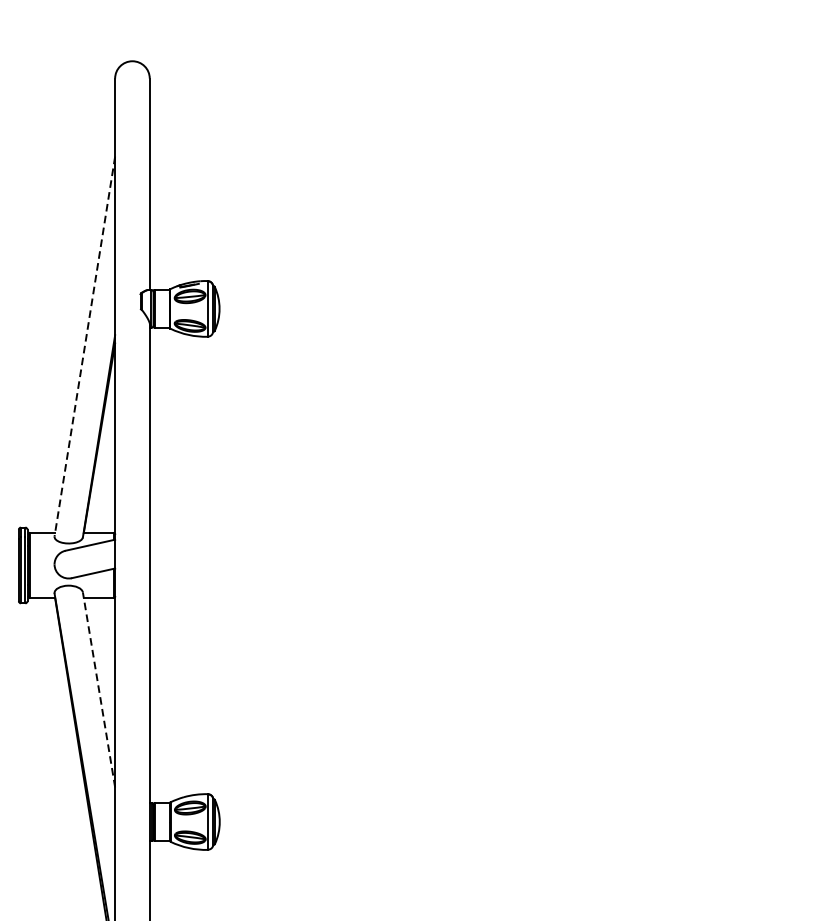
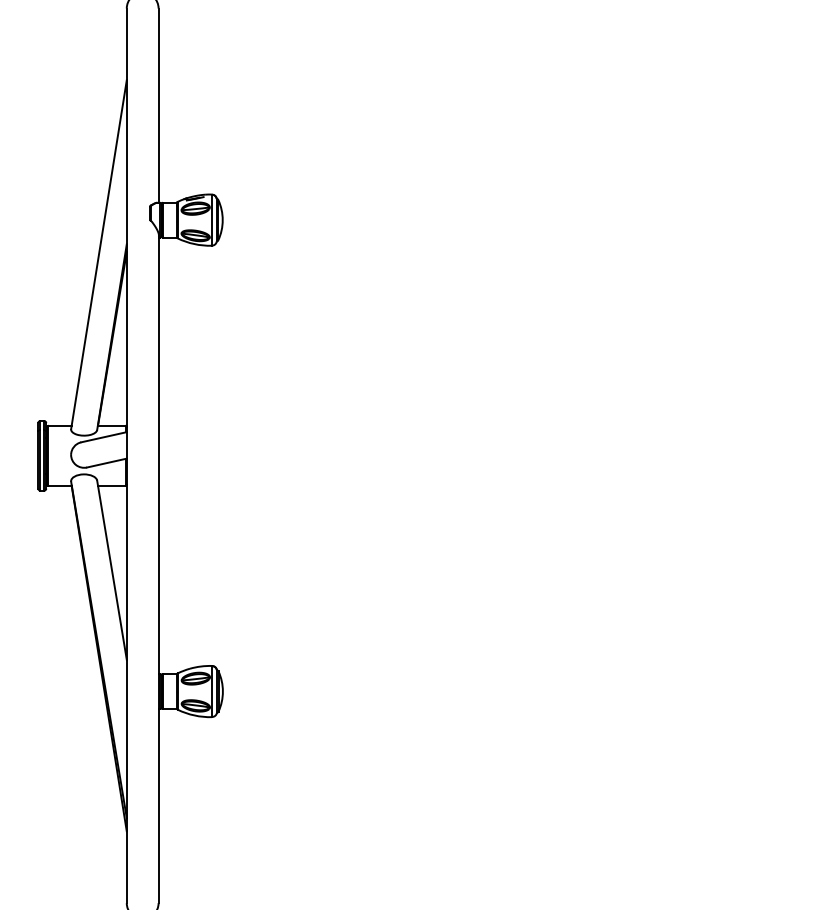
line: (84, 346) -> (98, 254), dashed -> solid
line: (98, 690) -> (111, 570), dashed -> solid

